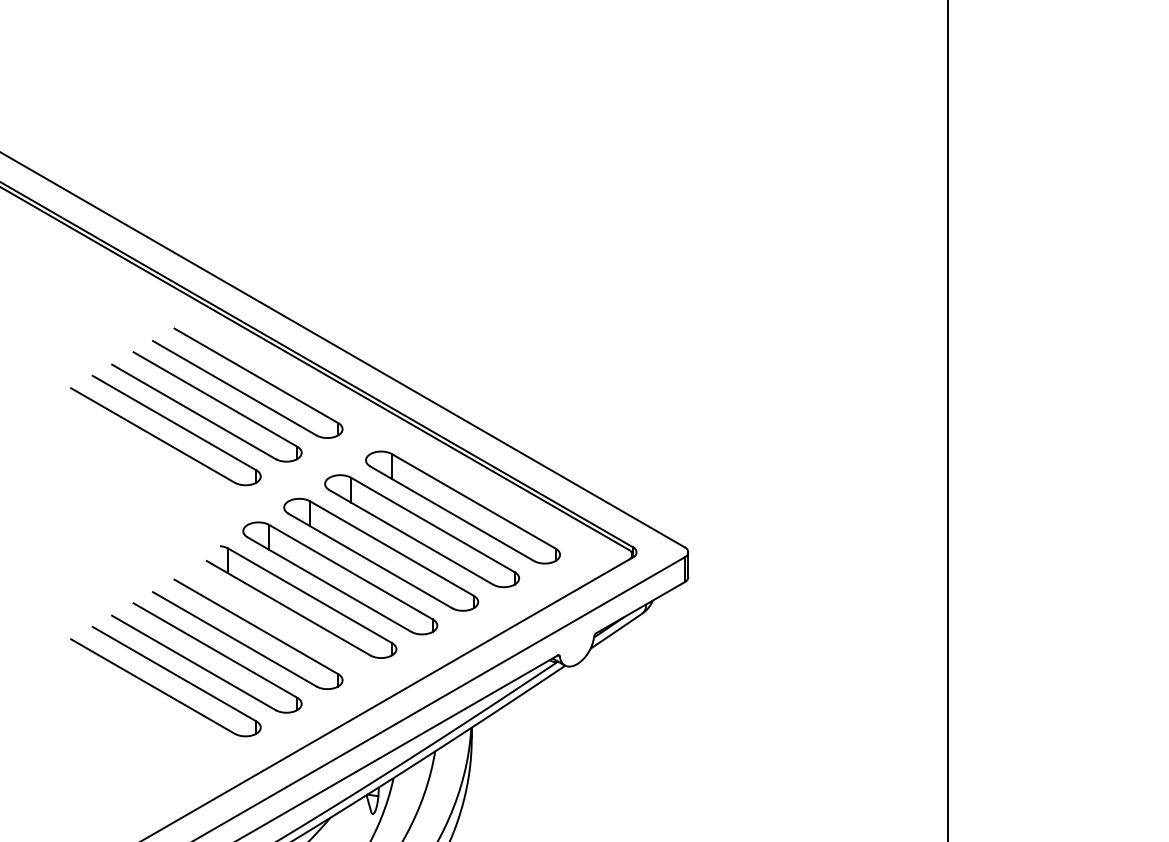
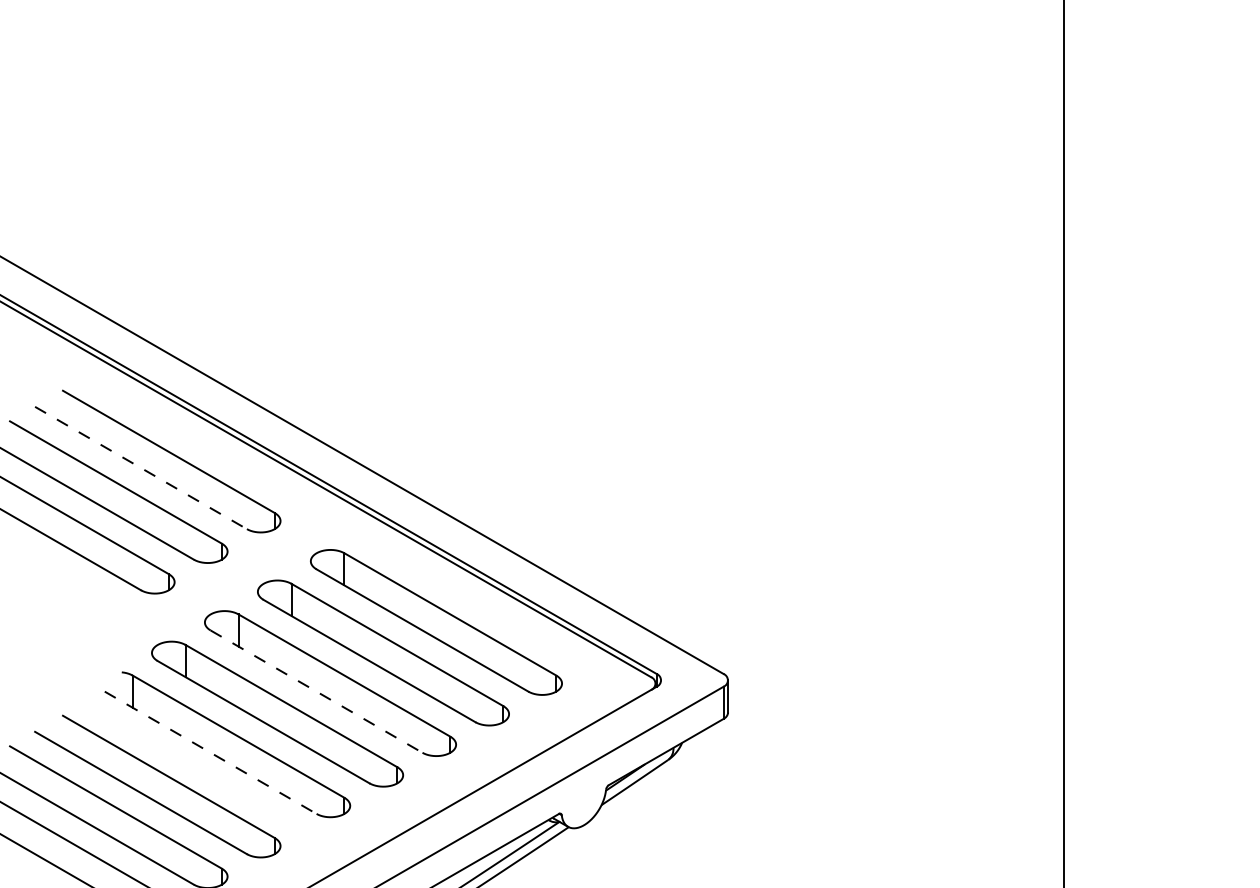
line: (235, 388) -> (141, 468), solid -> dashed
line: (370, 561) -> (316, 692), solid -> dashed
line: (289, 608) -> (211, 753), solid -> dashed

